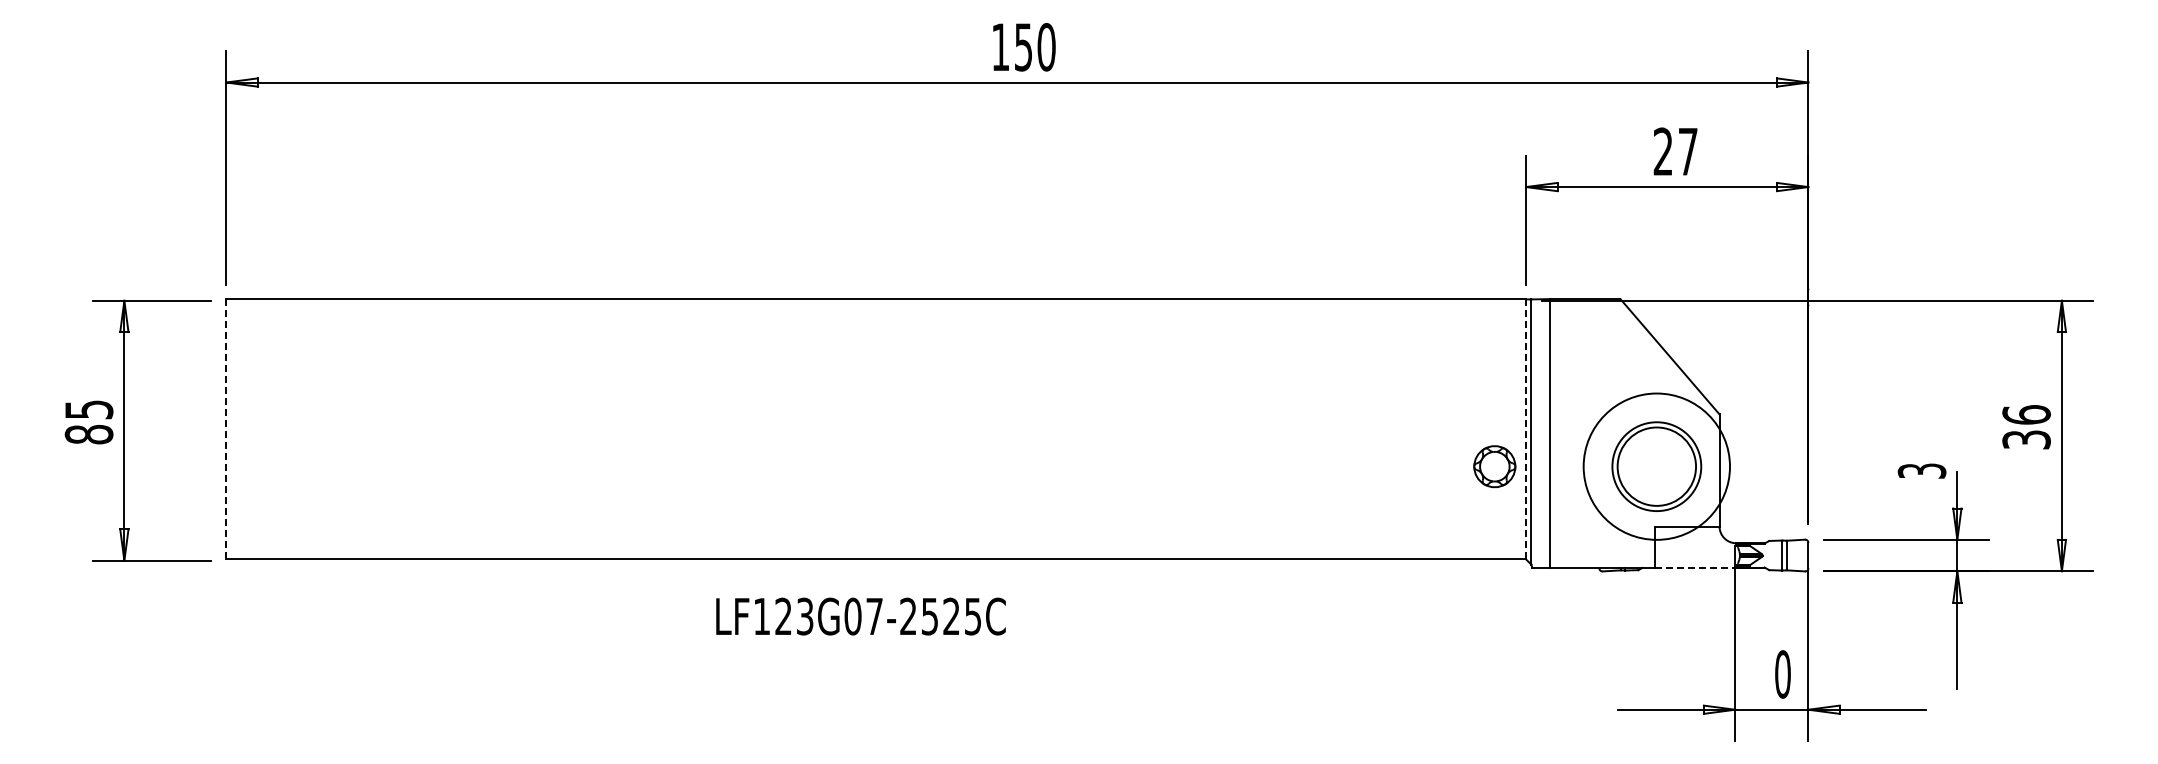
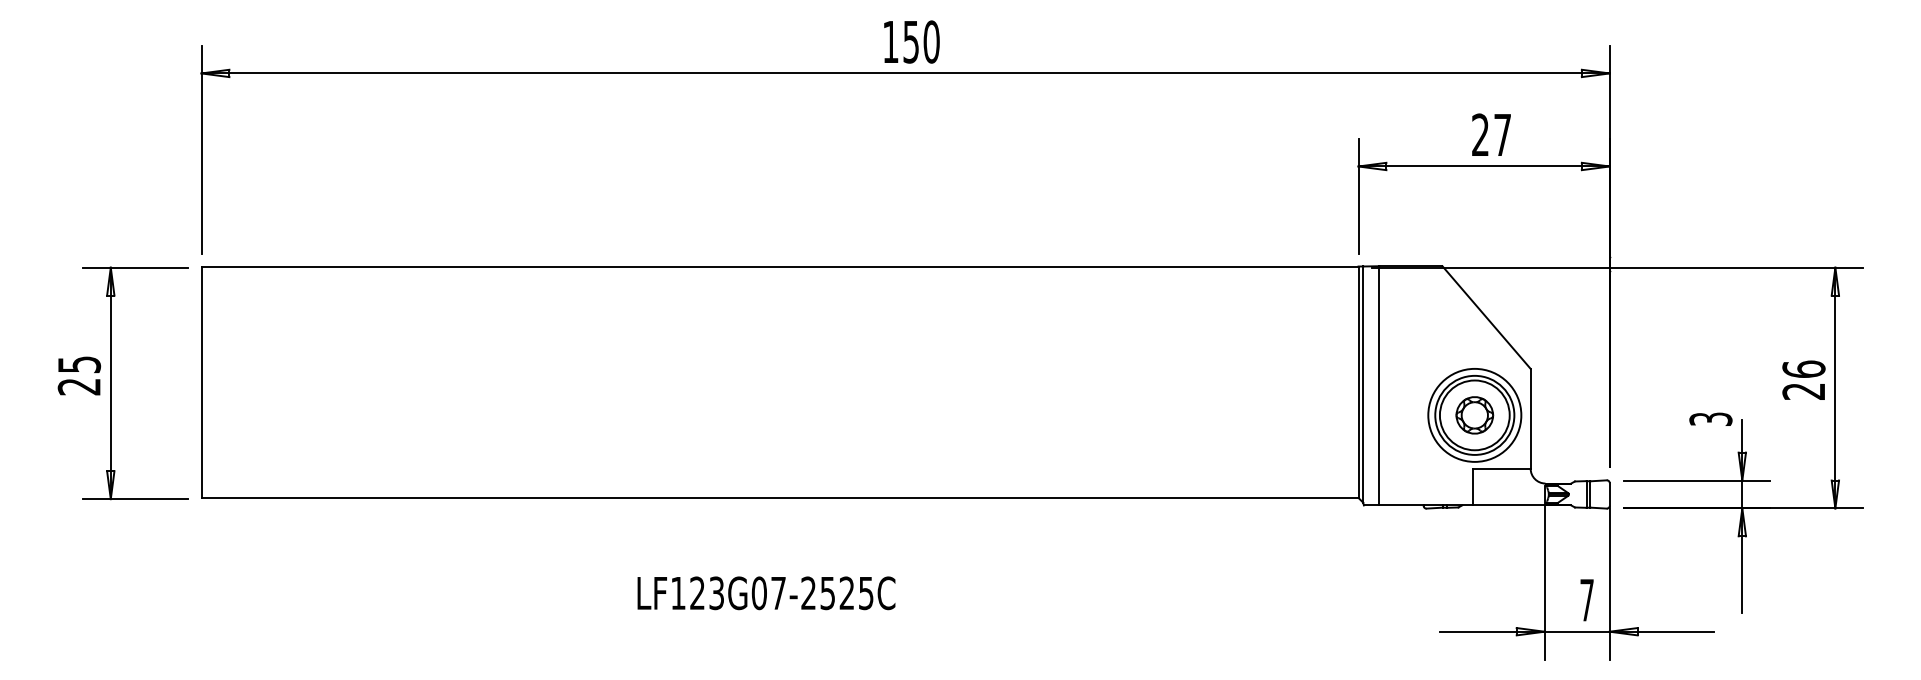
line: (226, 428) -> (201, 381), dashed -> solid
line: (1526, 428) -> (1358, 381), dashed -> solid
text: (88, 434) -> (78, 386), 85 -> 25
text: (2026, 439) -> (1803, 391), 36 -> 26
part: (1494, 466) -> (1474, 415), moved
circle: (1656, 466) -> (1474, 415), size x0.71
line: (1695, 567) -> (1509, 505), dashed -> solid
text: (860, 616) -> (766, 593), moved
text: (1782, 674) -> (1586, 600), 0 -> 7

